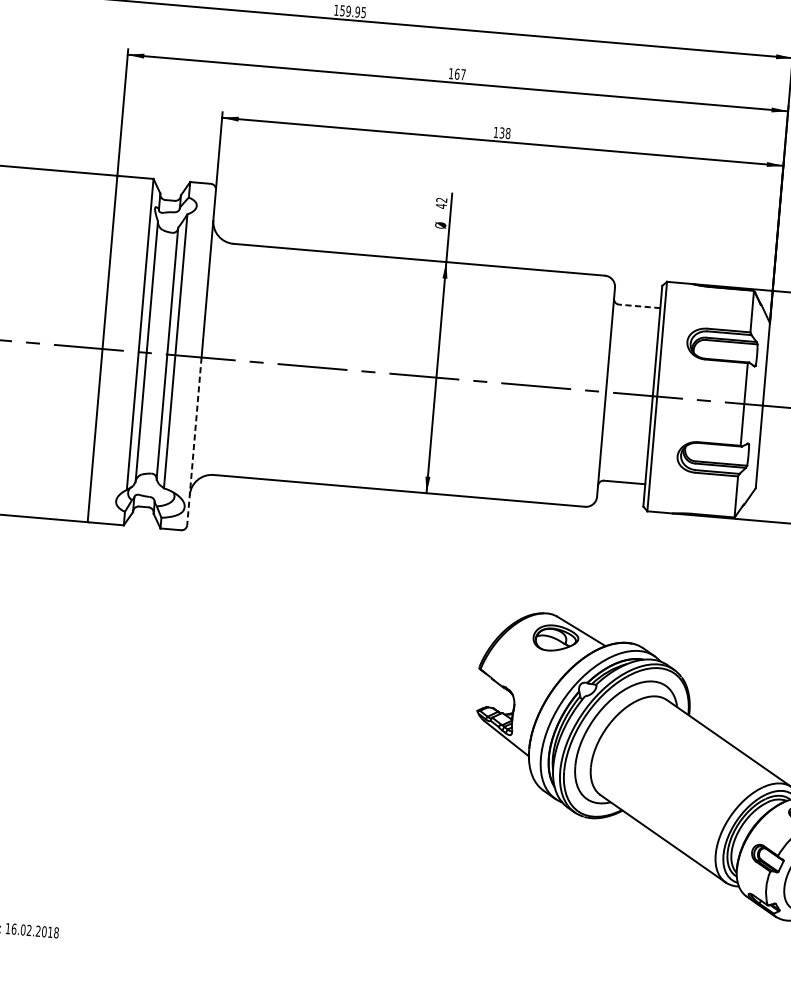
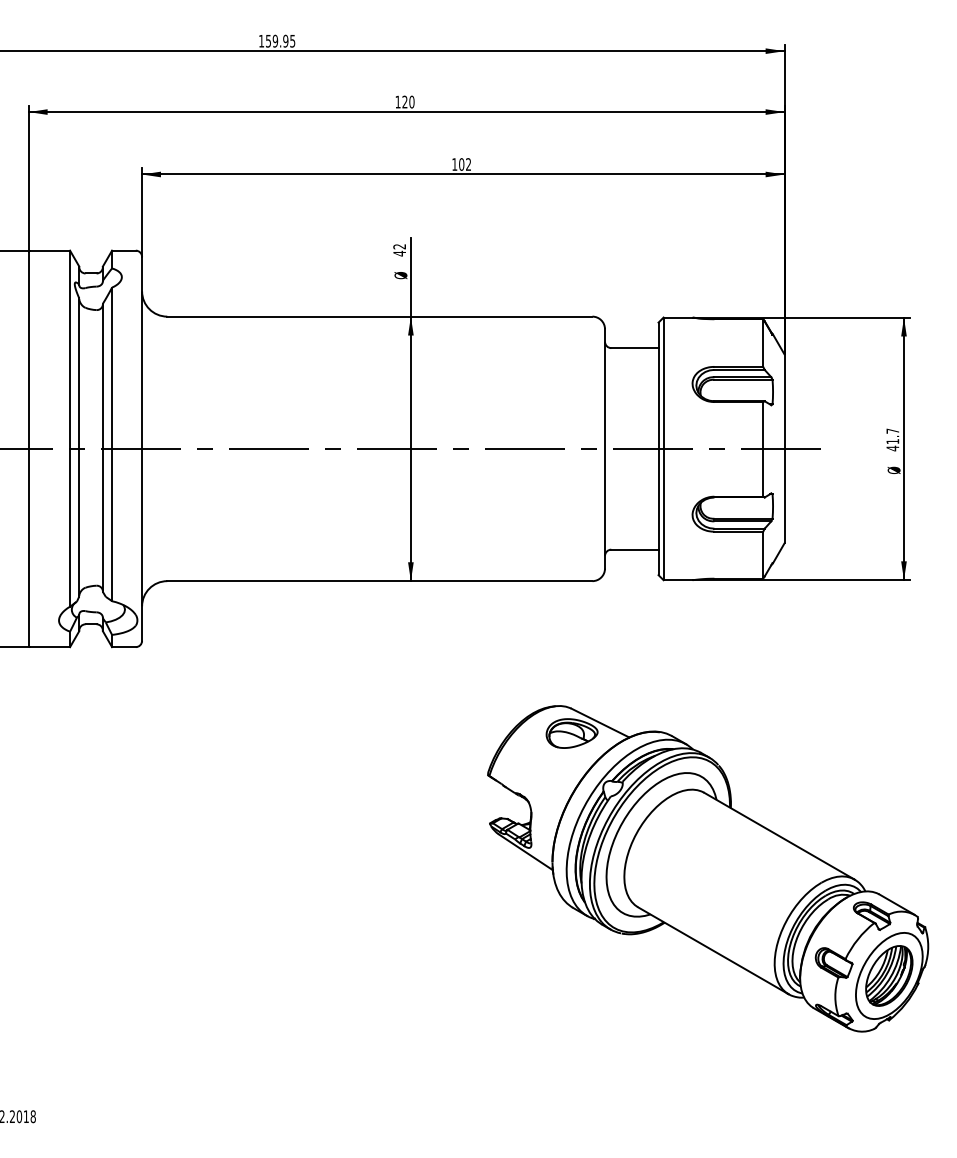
text: (460, 73) -> (408, 101), 167 -> 120
text: (505, 133) -> (465, 164), 138 -> 102
line: (639, 306) -> (634, 348), dashed -> solid
line: (194, 441) -> (142, 544), dashed -> solid

